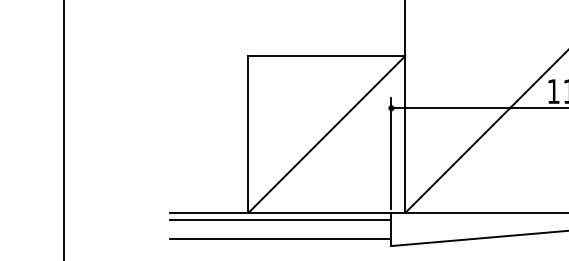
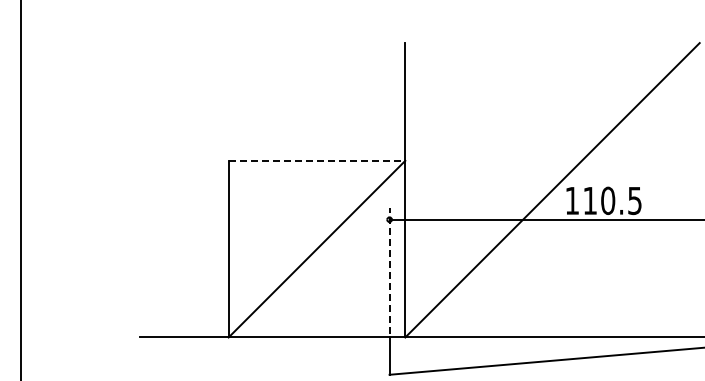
line: (327, 55) -> (317, 160), solid -> dashed
line: (391, 153) -> (389, 270), solid -> dashed
line: (280, 220) -> (264, 345), removed
line: (280, 238) -> (264, 366), removed

